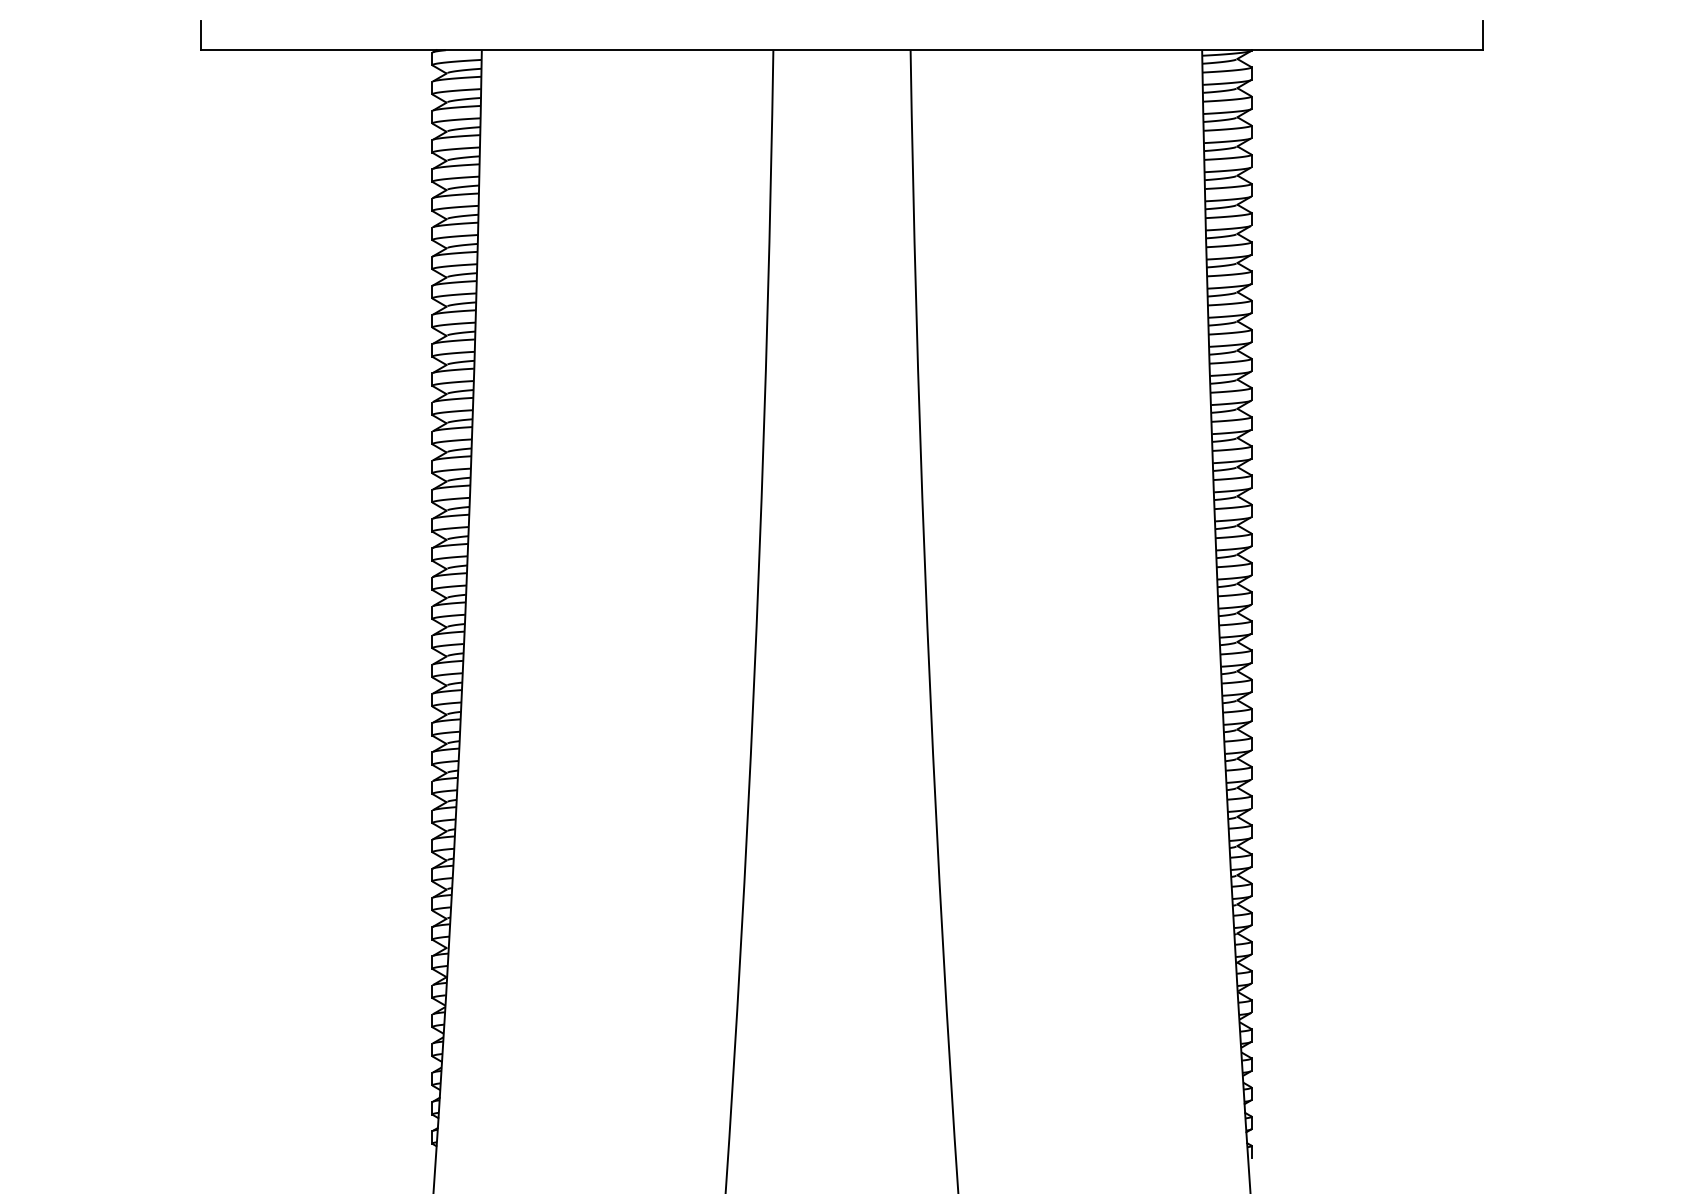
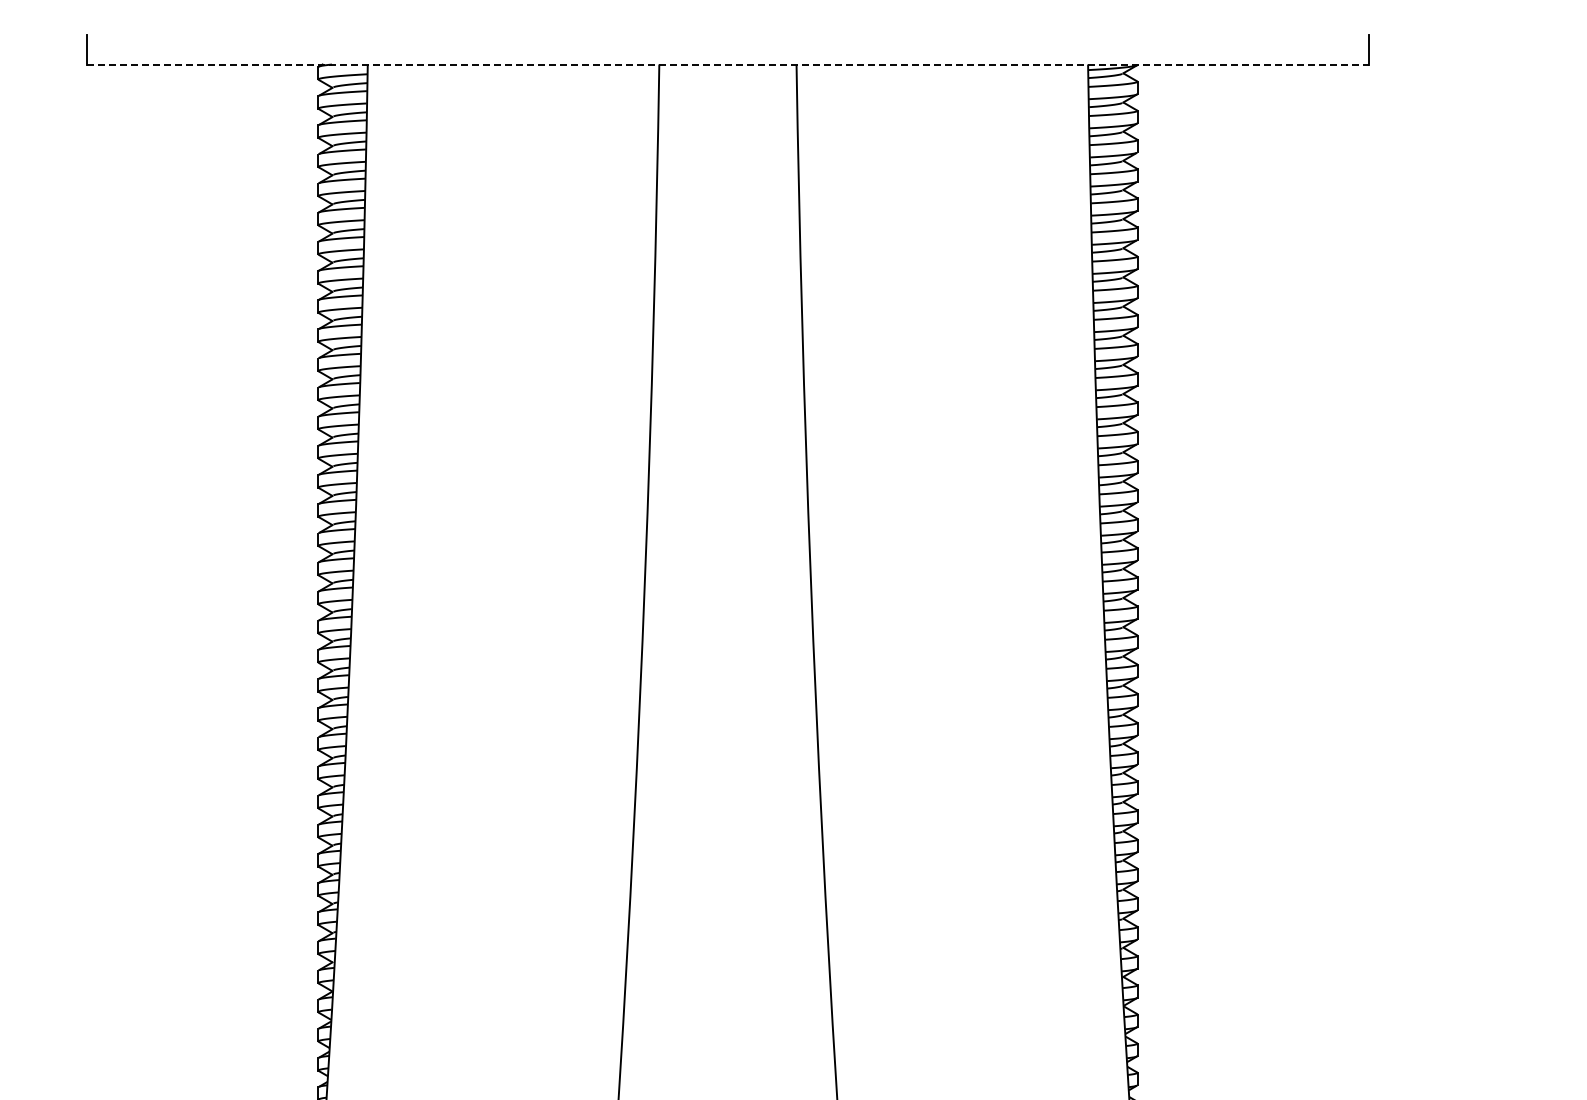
line: (842, 50) -> (728, 64), solid -> dashed

